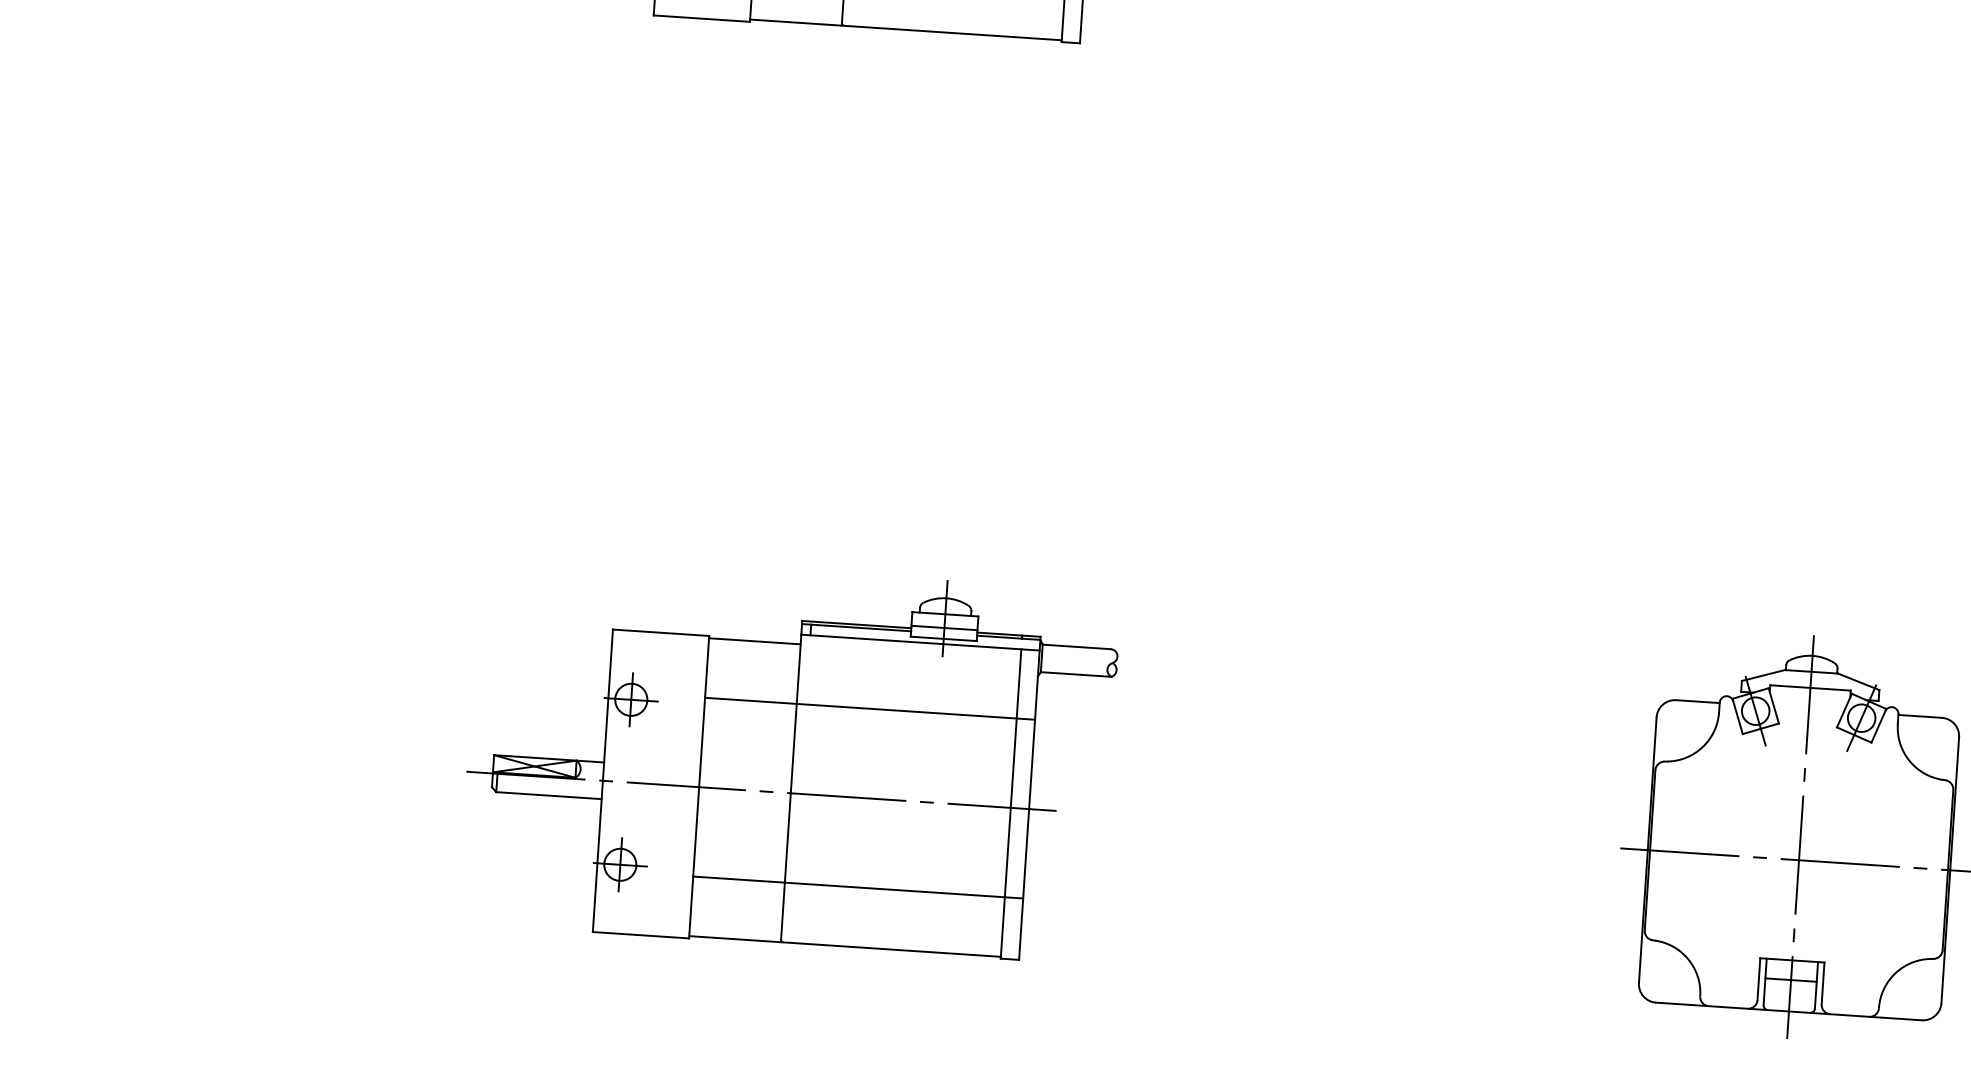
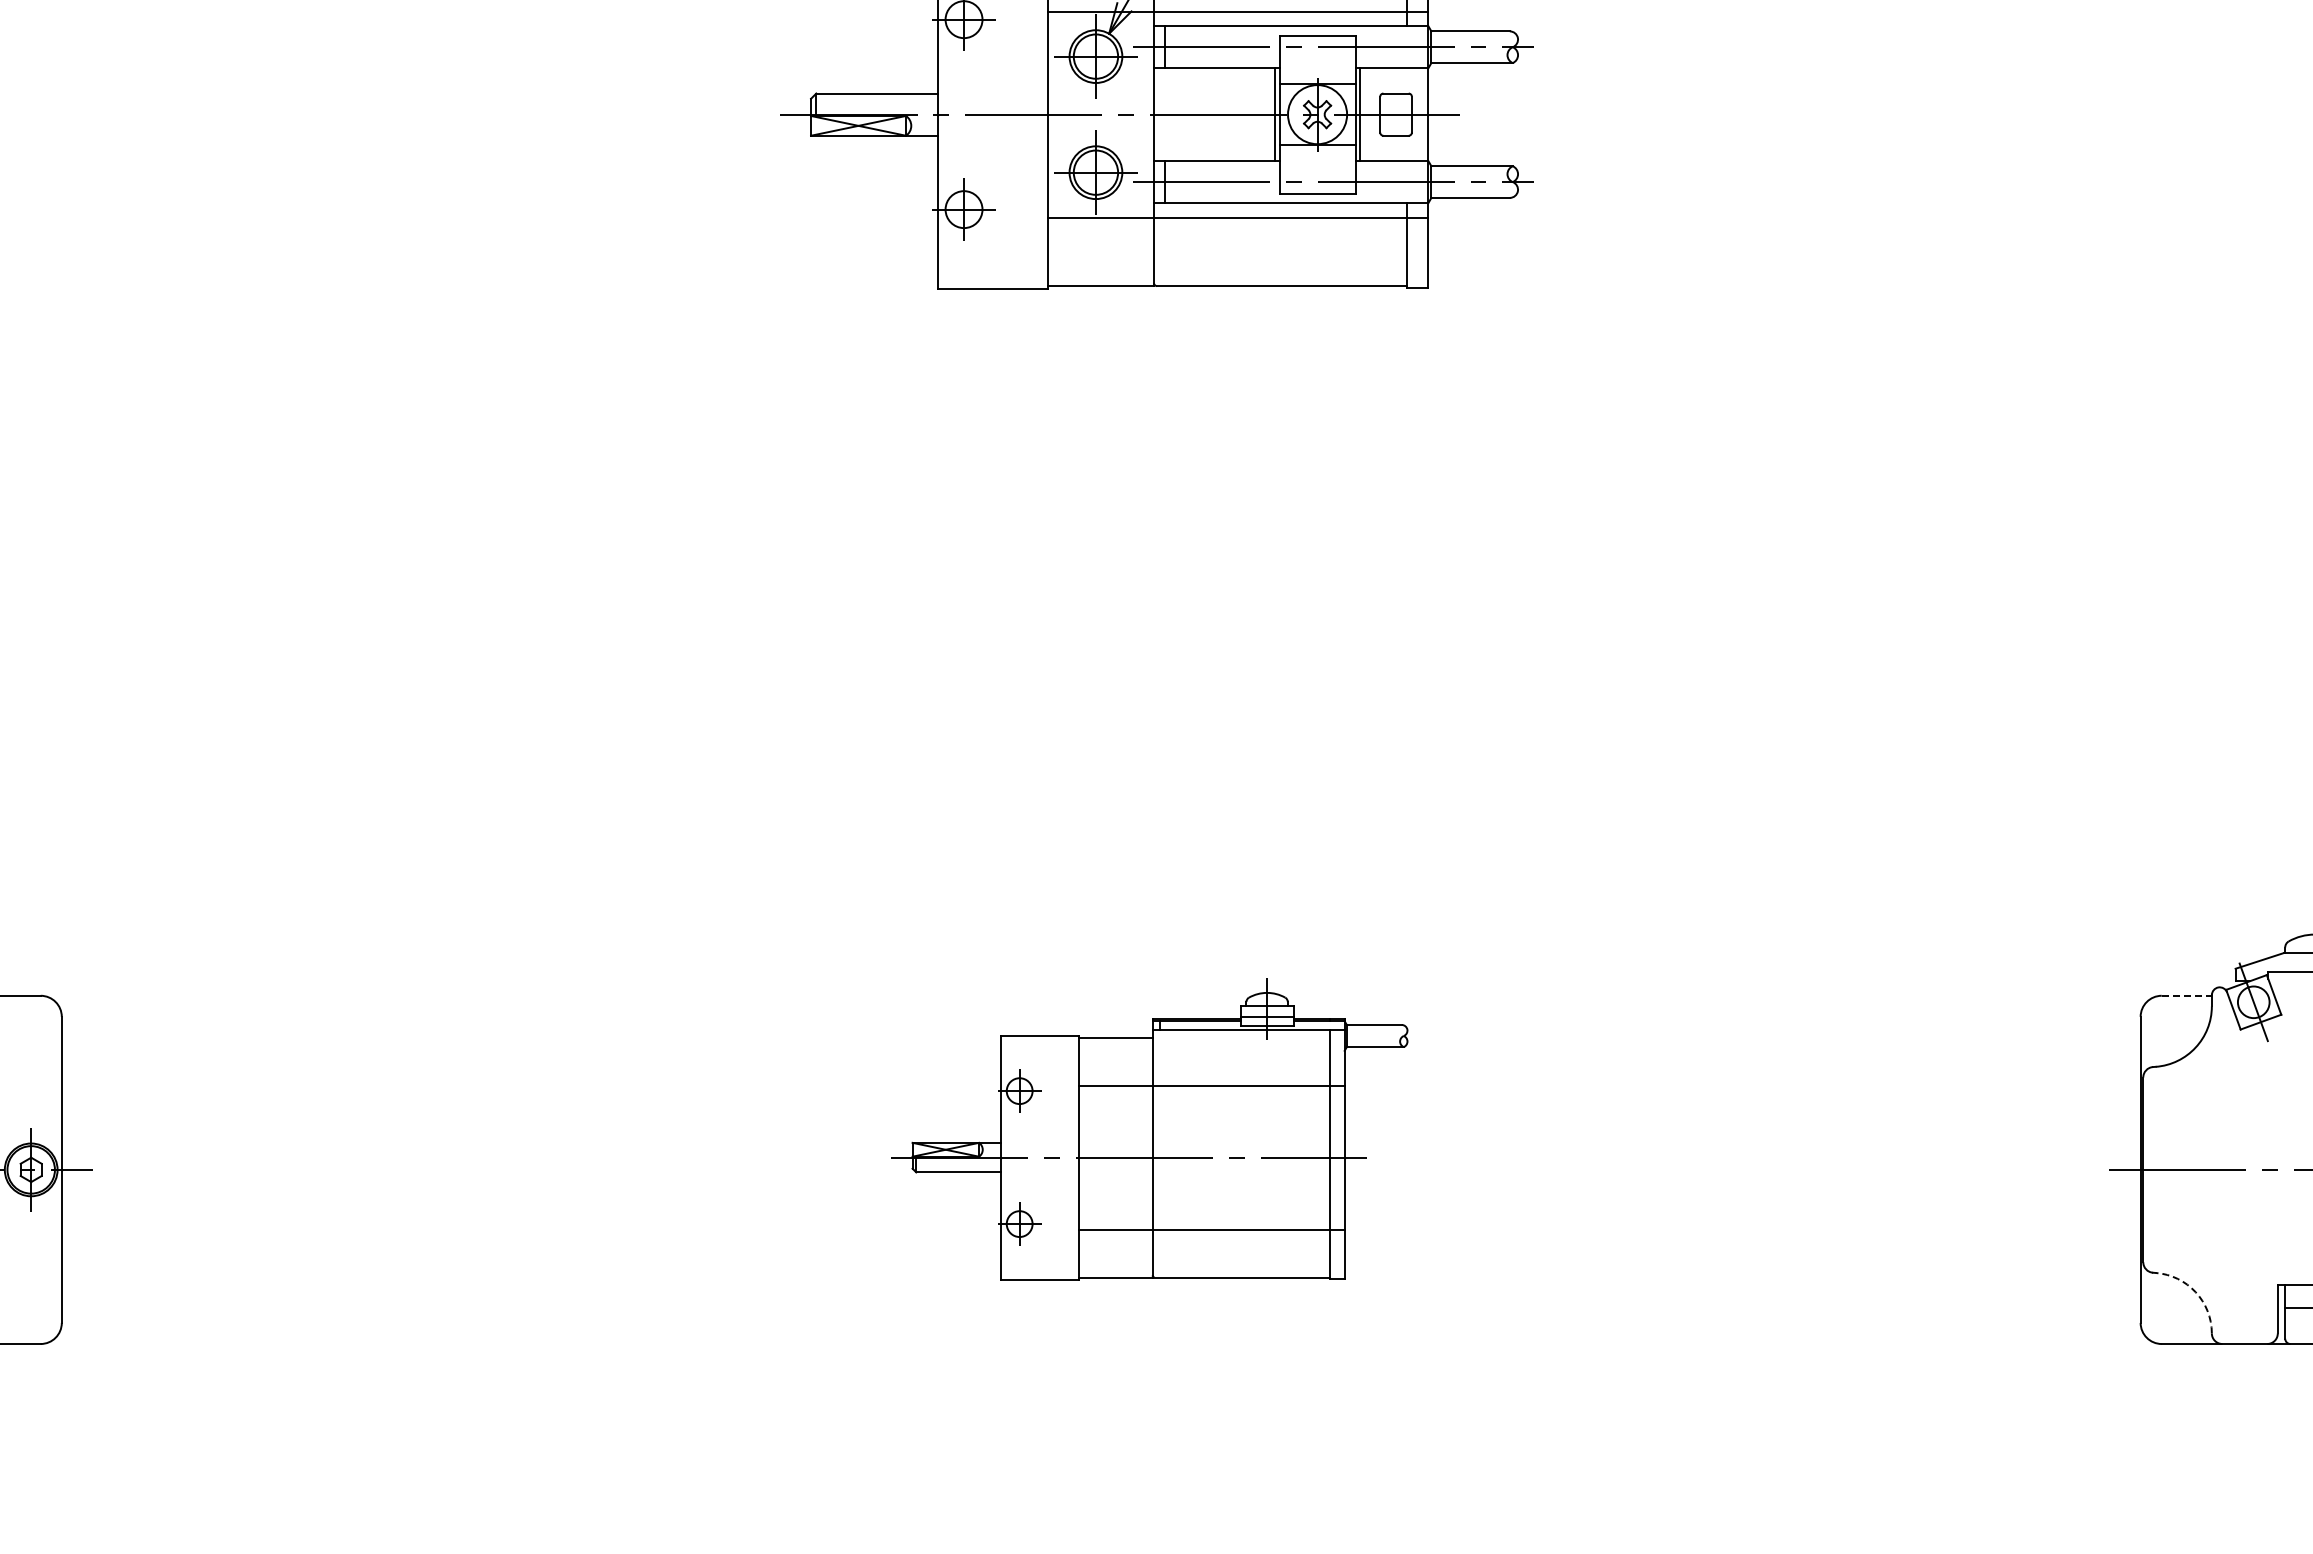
line: (1698, 701) -> (2187, 995), solid -> dashed
part: (789, 757) -> (1149, 1128), size x0.7
arc: (1688, 959) -> (2195, 1292), solid -> dashed

